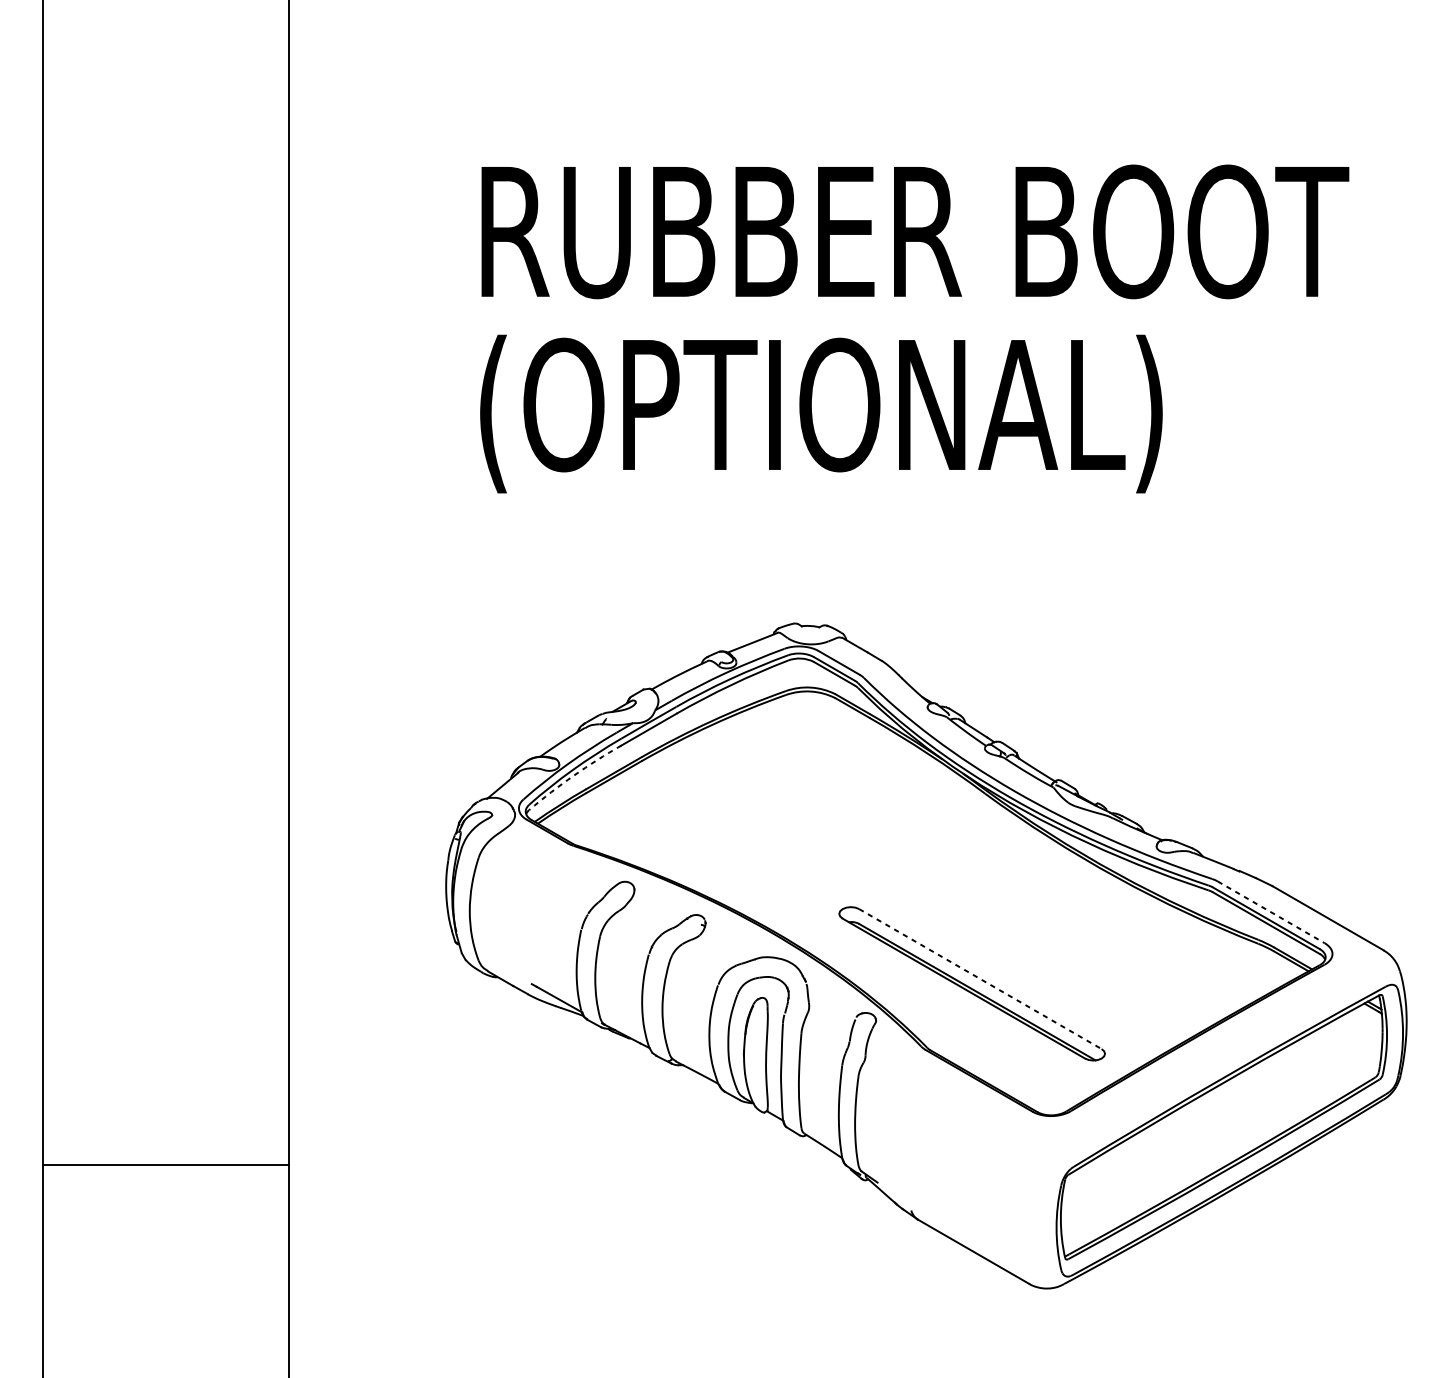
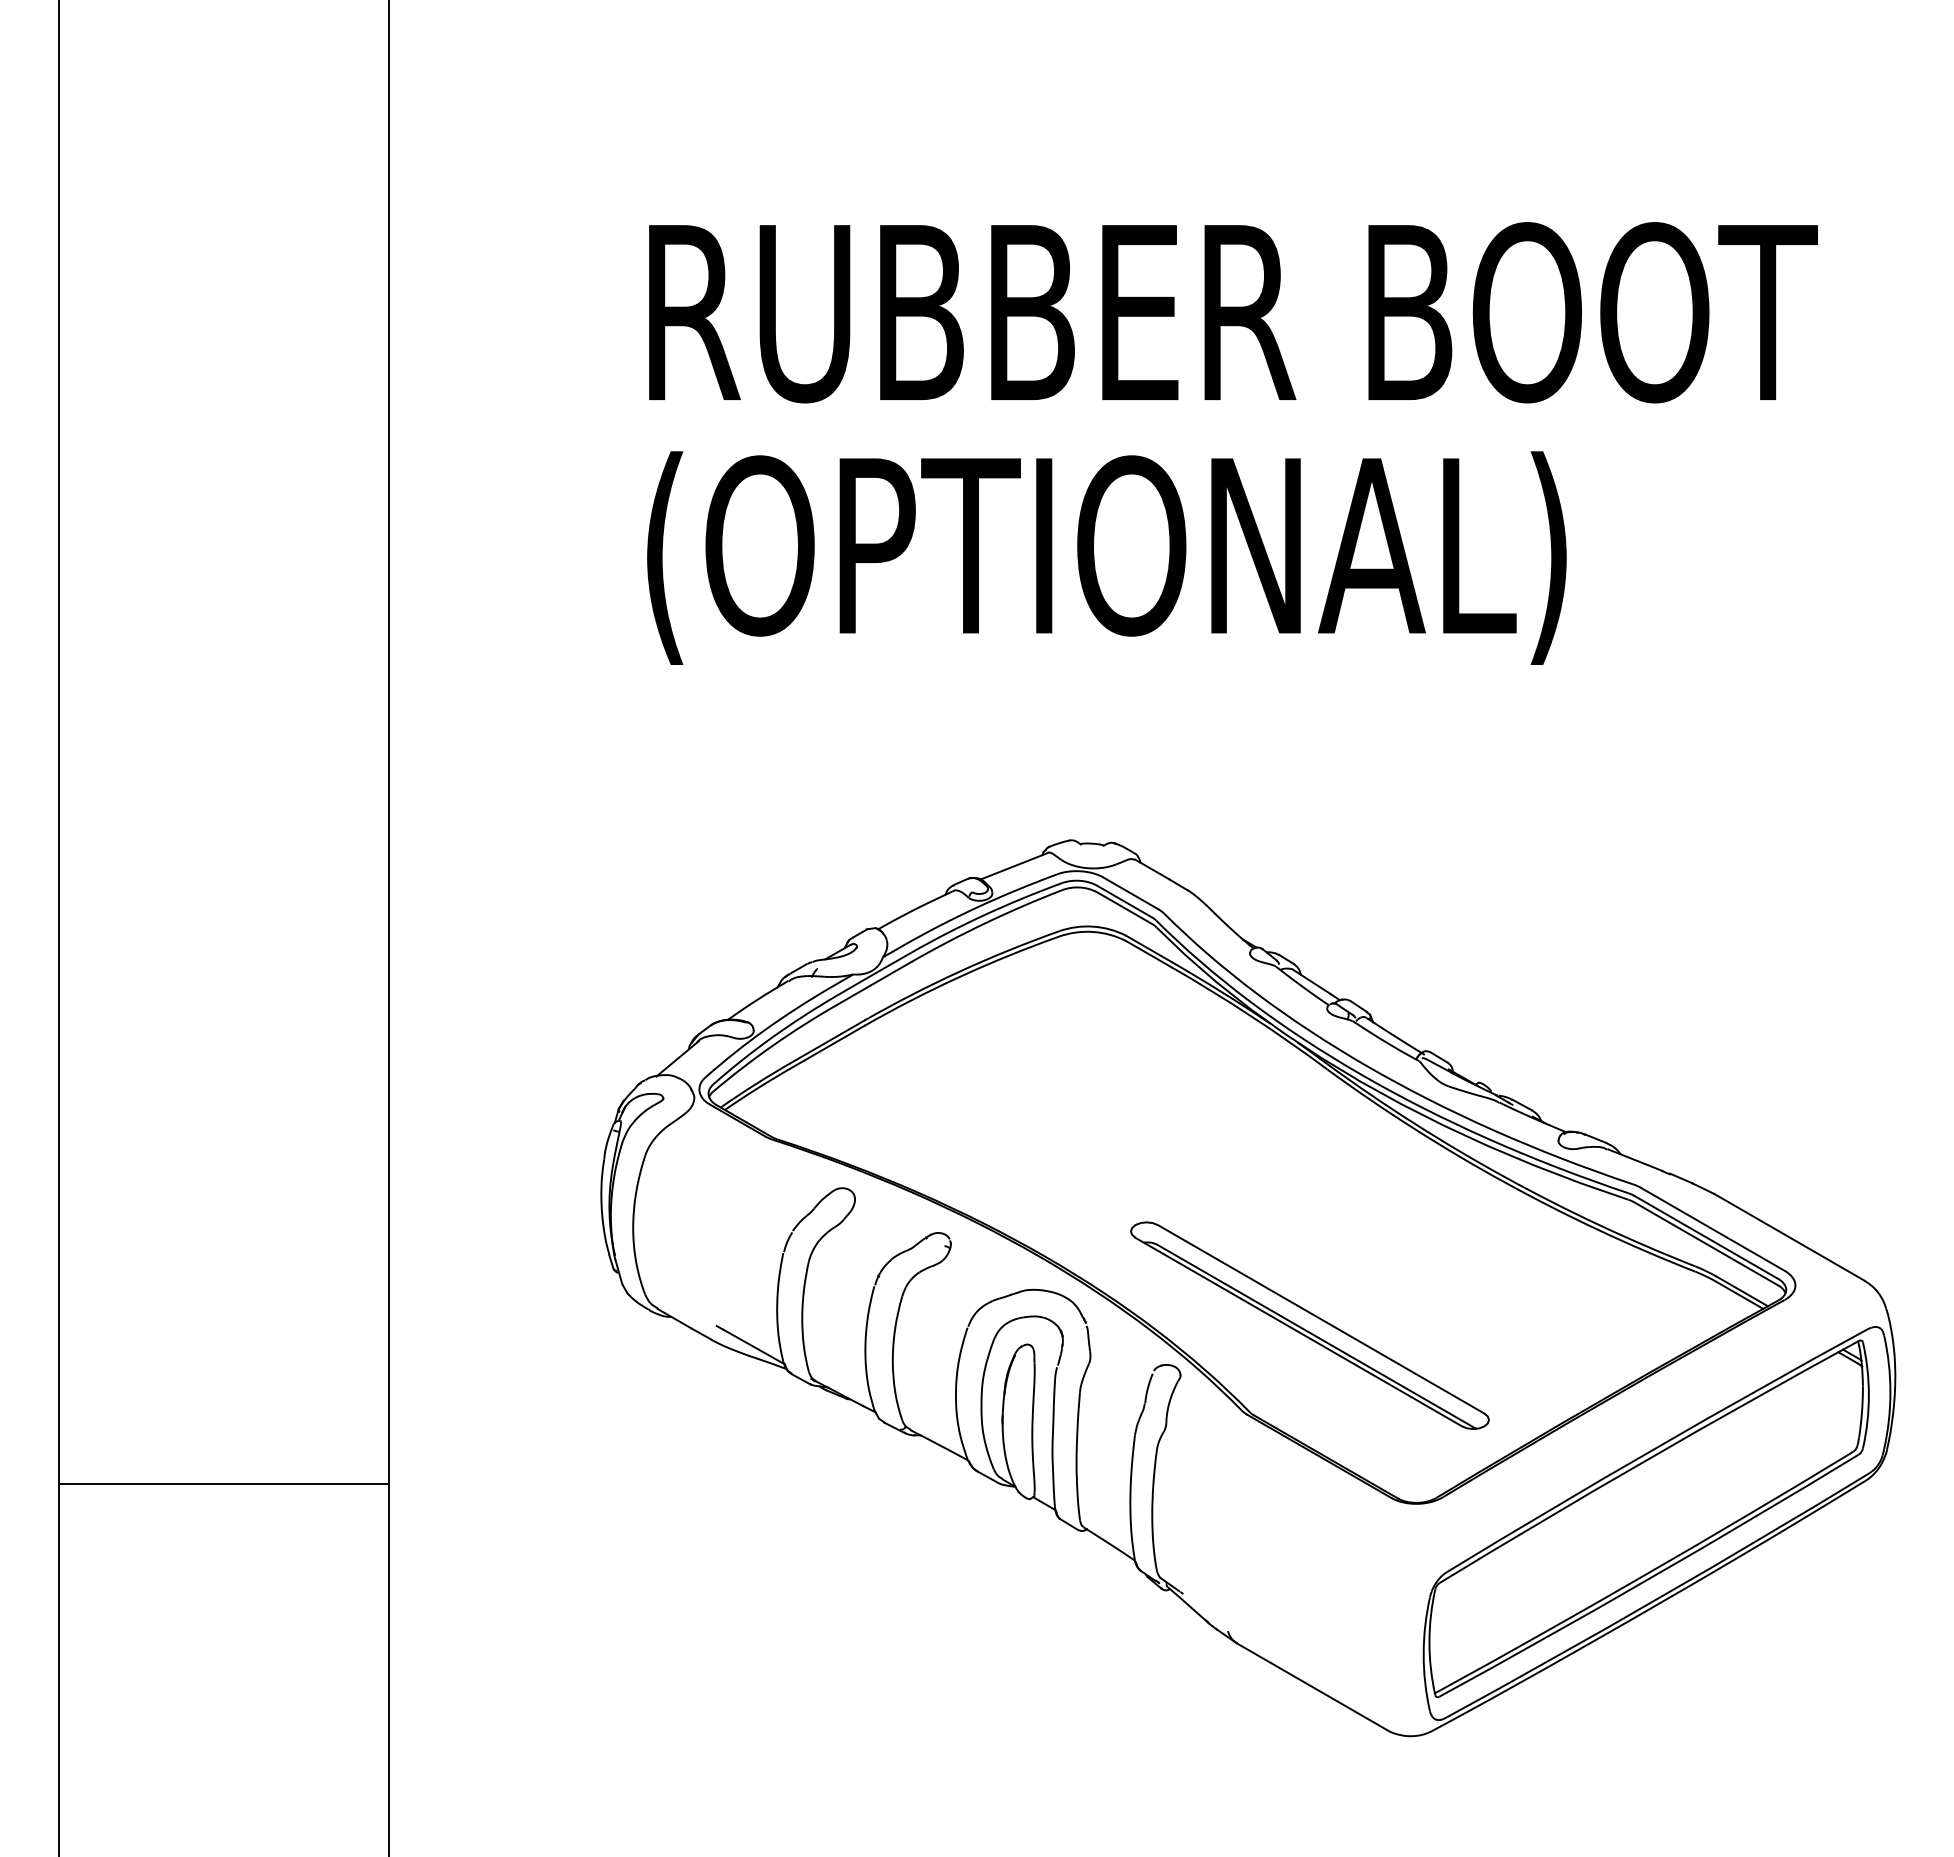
arc: (573, 775) -> (773, 1045), dashed -> solid
line: (1271, 912) -> (1713, 1229), dashed -> solid
line: (980, 979) -> (1321, 1319), dashed -> solid
line: (165, 1165) -> (223, 1484), moved

